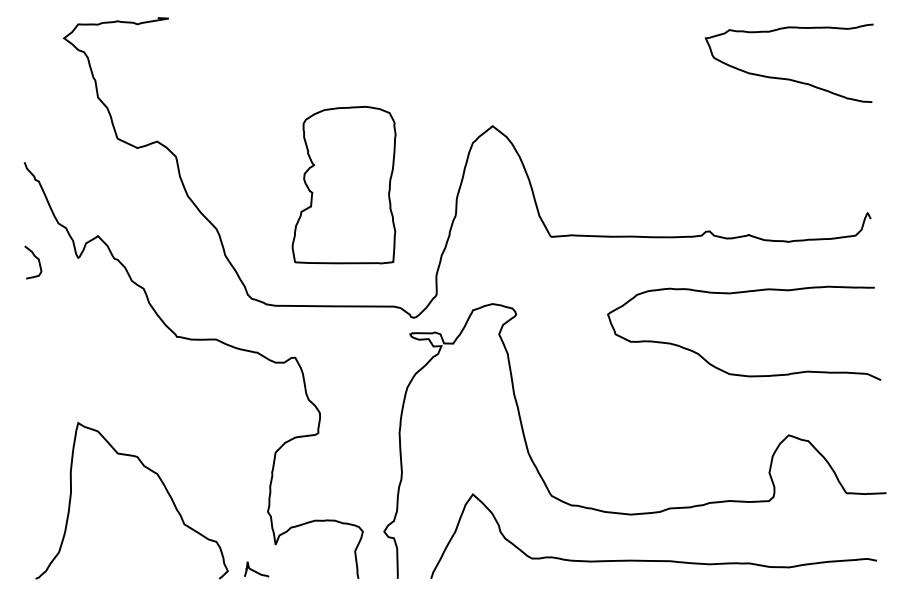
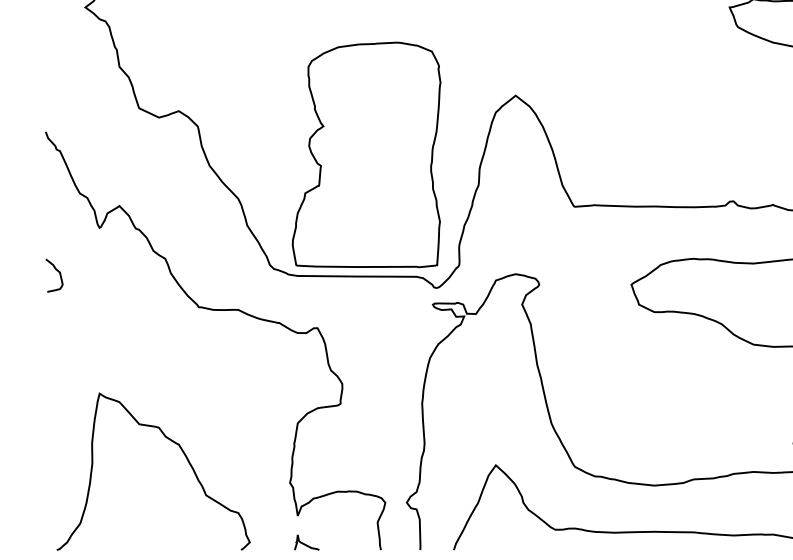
part: (343, 184) -> (365, 154), size x1.43
curve: (36, 258) -> (57, 271), moved
curve: (255, 570) -> (305, 543), moved

